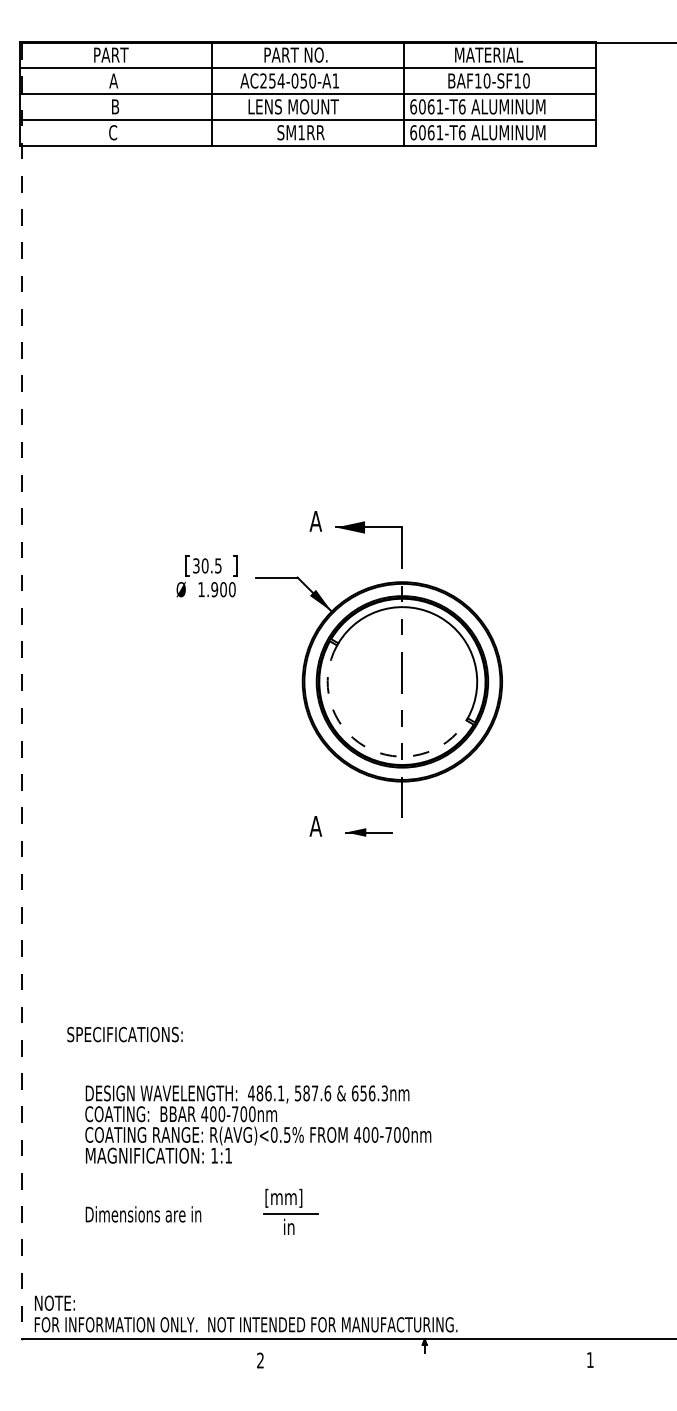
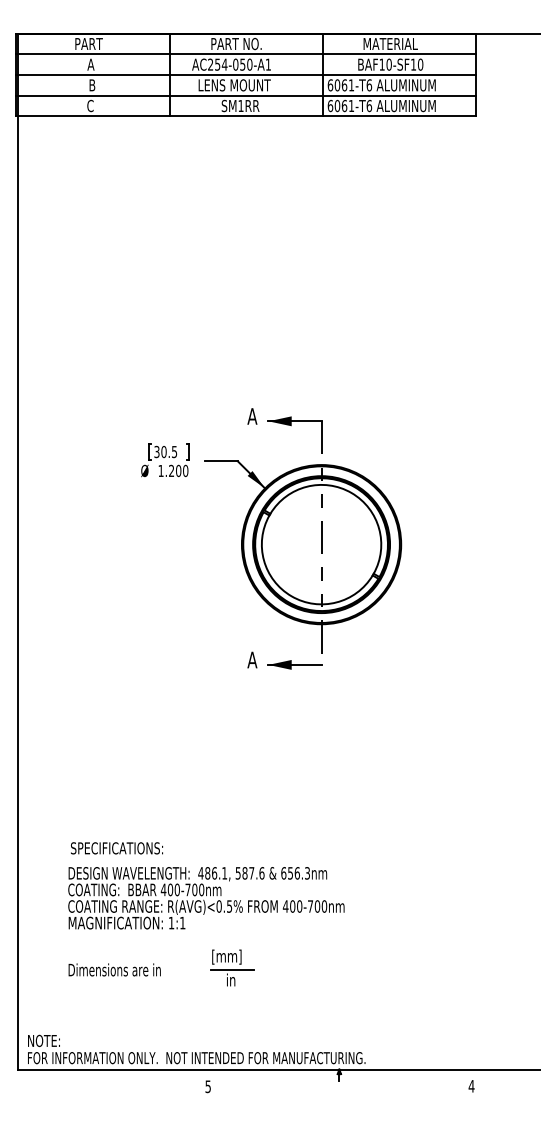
text: (214, 590) -> (171, 471), 1.900 -> 1.200
line: (21, 691) -> (17, 552), dashed -> solid
arc: (364, 746) -> (291, 596), dashed -> solid
part: (368, 831) -> (294, 664), size x1.43
text: (124, 1034) -> (116, 848), moved
text: (259, 1360) -> (207, 1086), 2 -> 5
text: (590, 1360) -> (471, 1086), 1 -> 4

